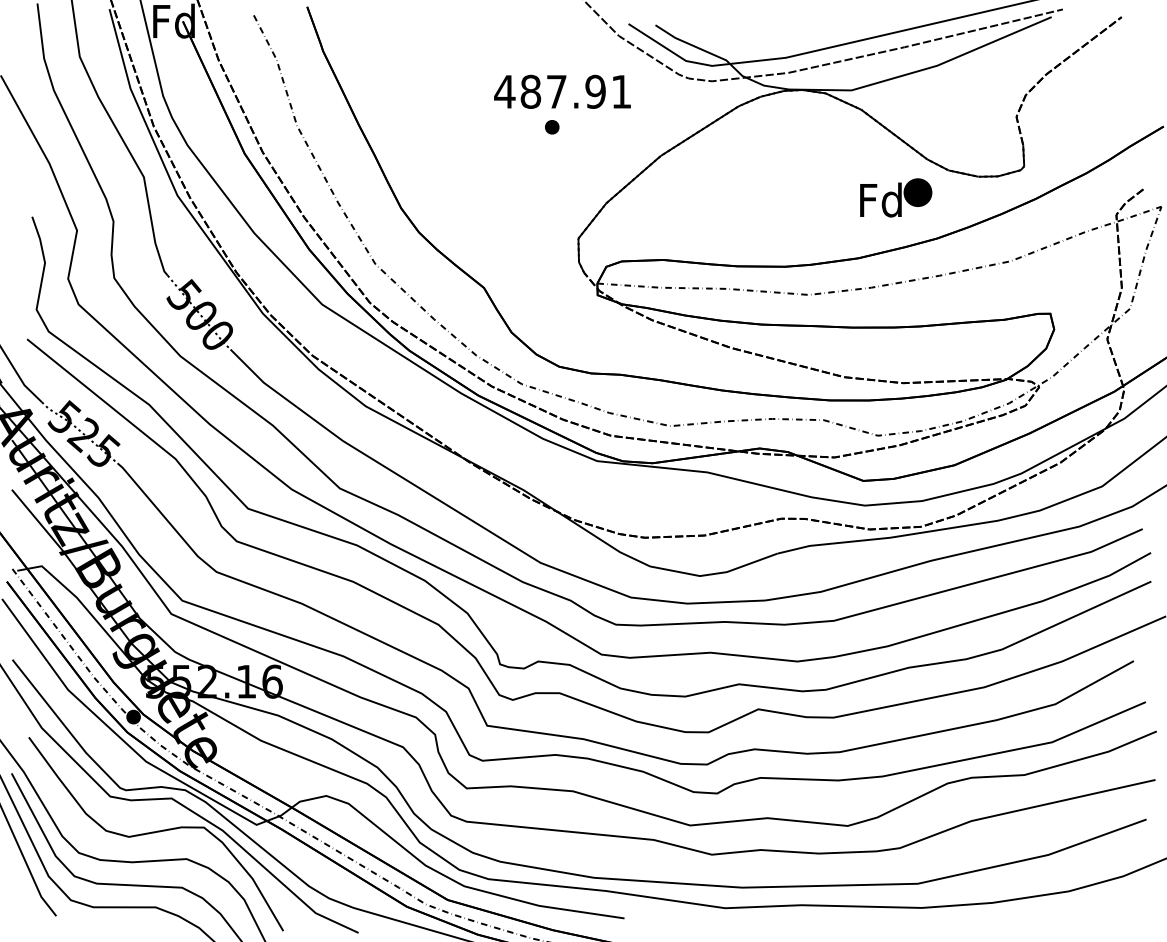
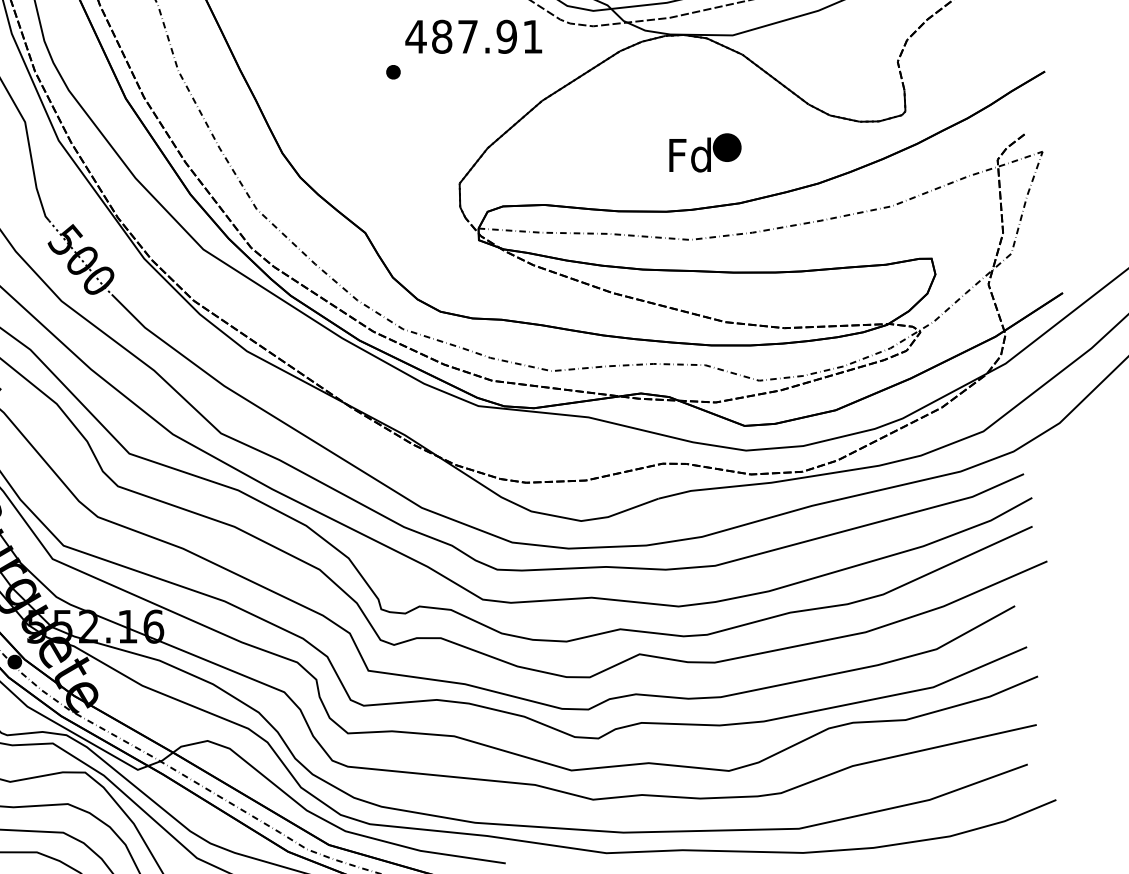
text: (562, 91) -> (473, 36), moved
part: (552, 127) -> (393, 72), moved
part: (896, 197) -> (705, 152), moved

